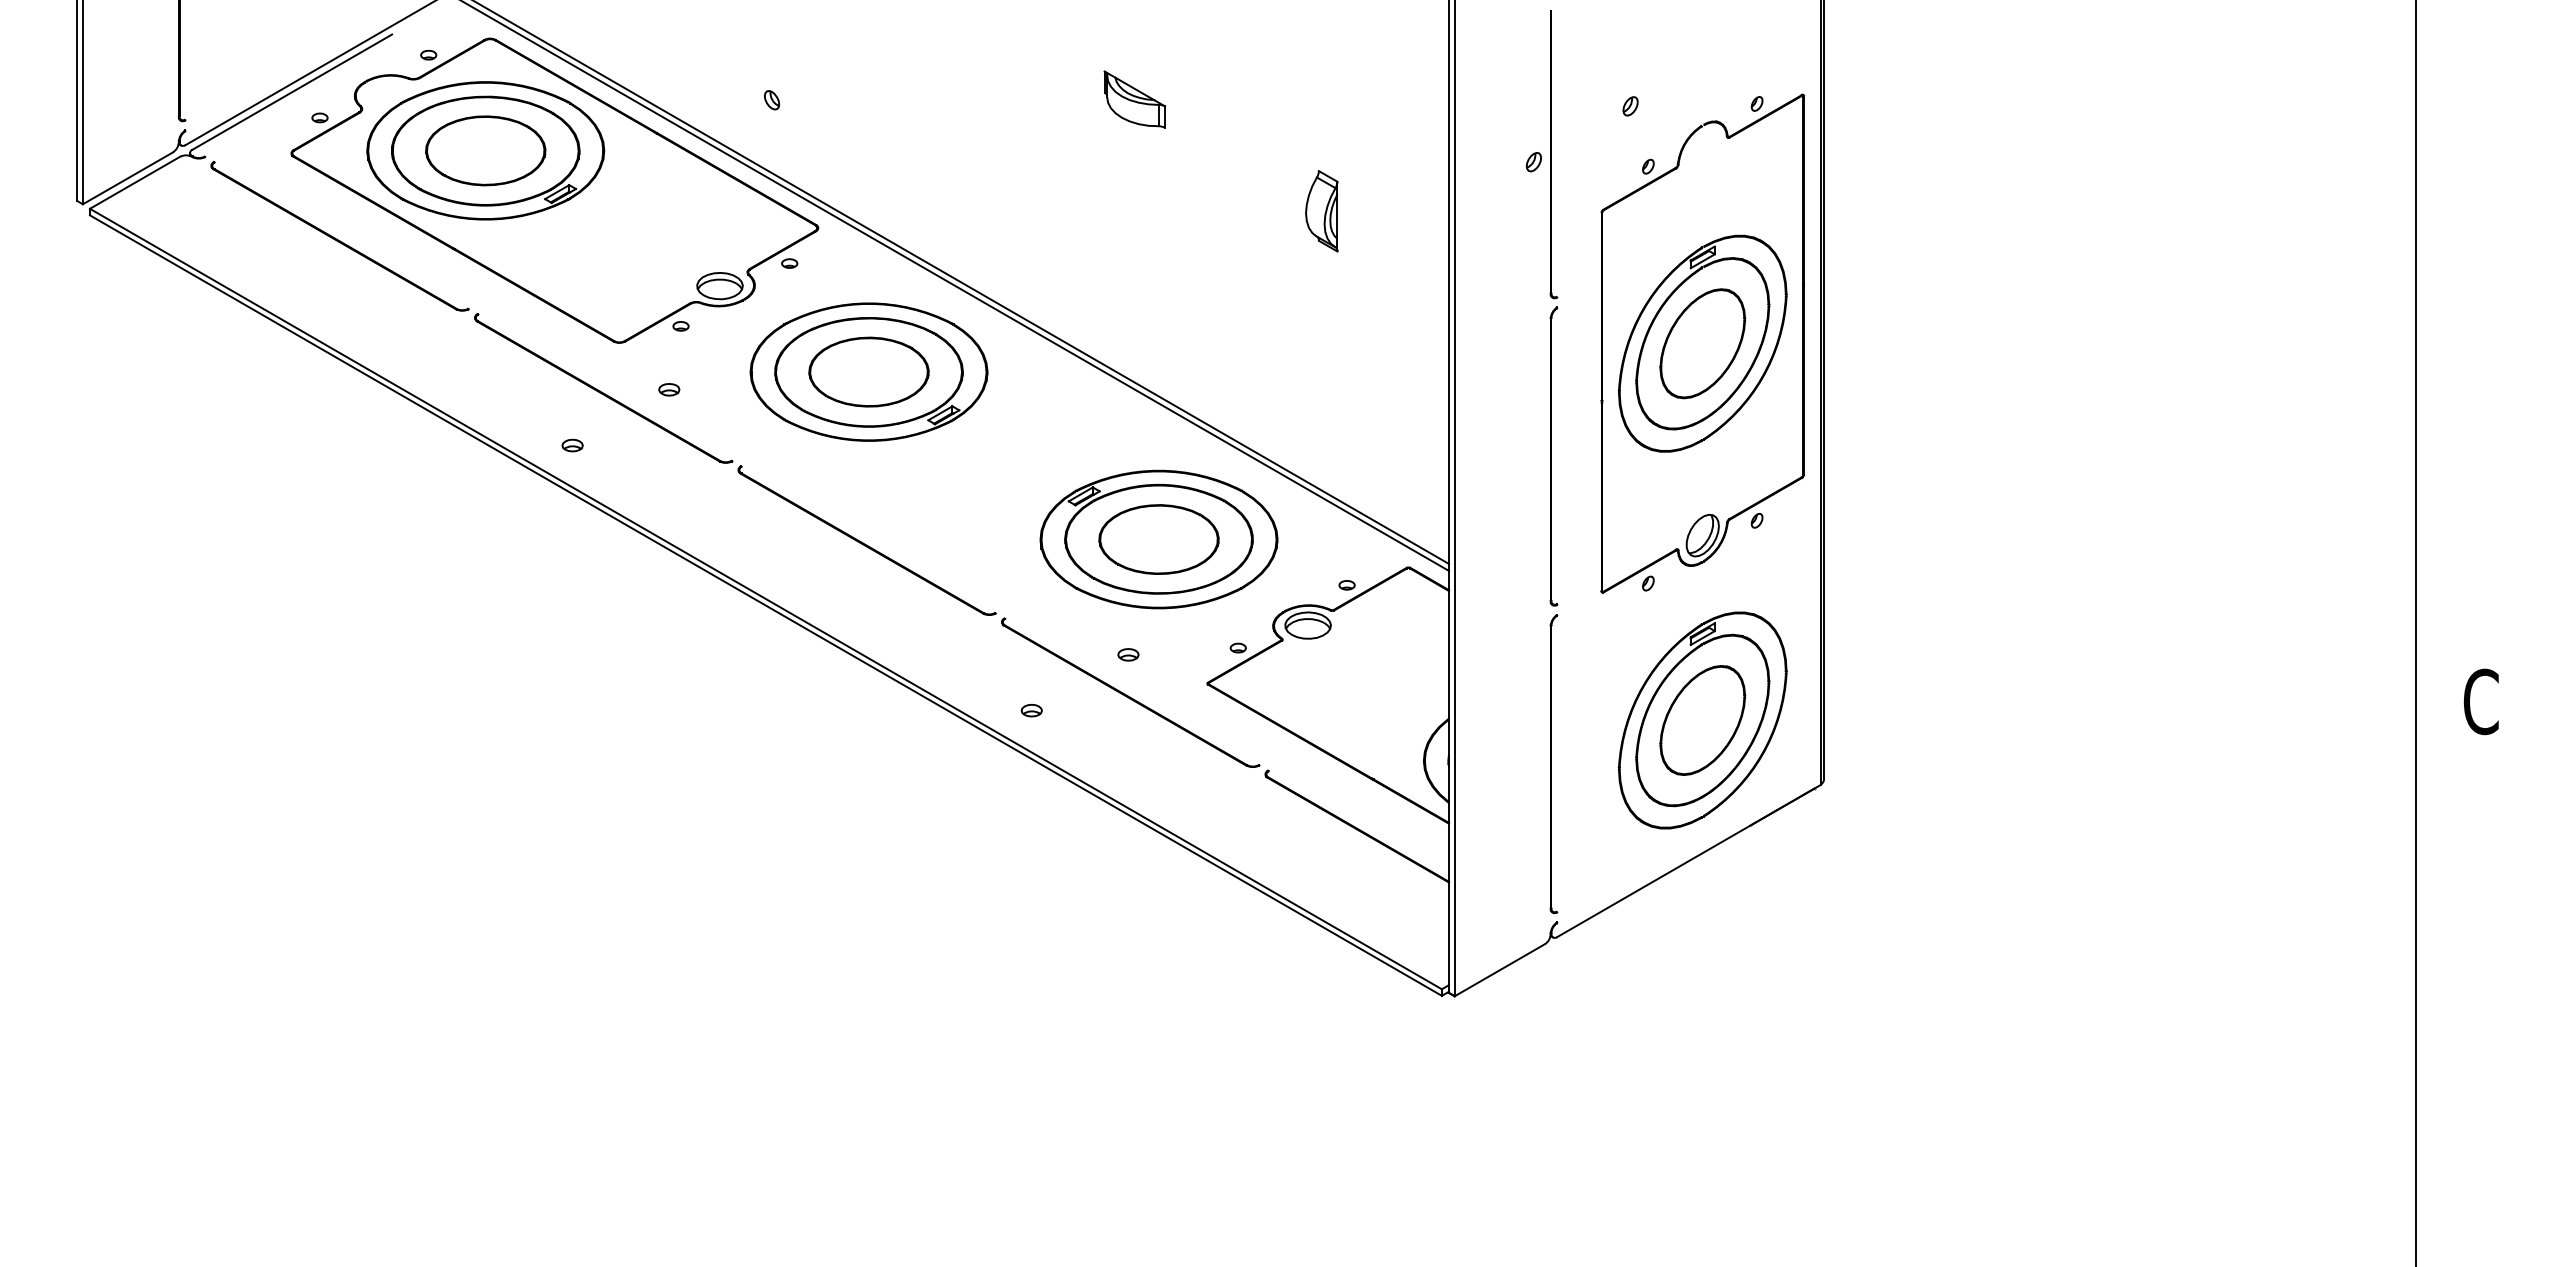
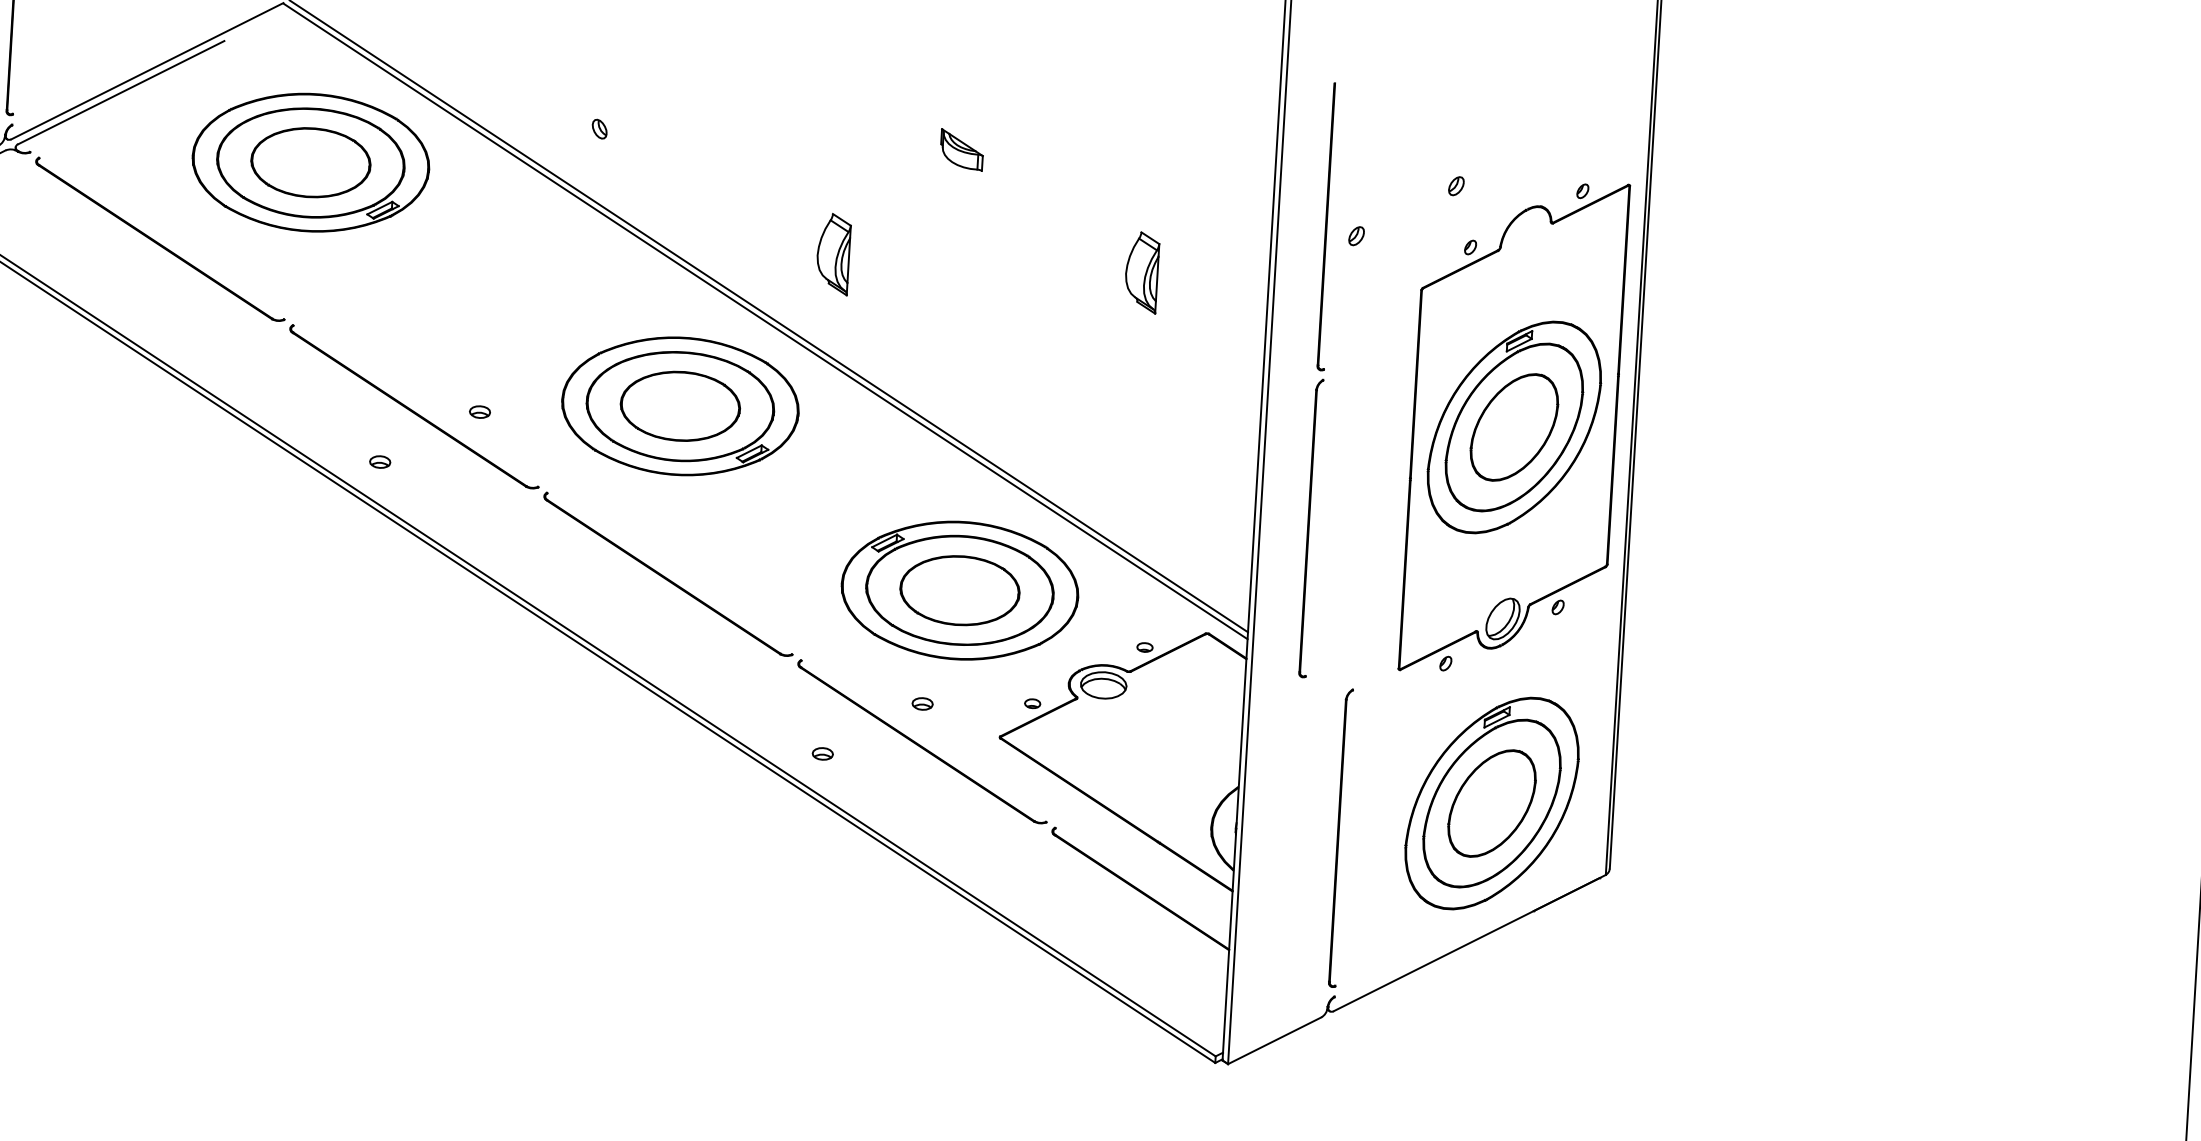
part: (1134, 99) -> (961, 149), size x0.7
part: (554, 190) -> (377, 206), removed
part: (1012, 211) -> (833, 254), added
part: (1553, 308) -> (1319, 380), moved

